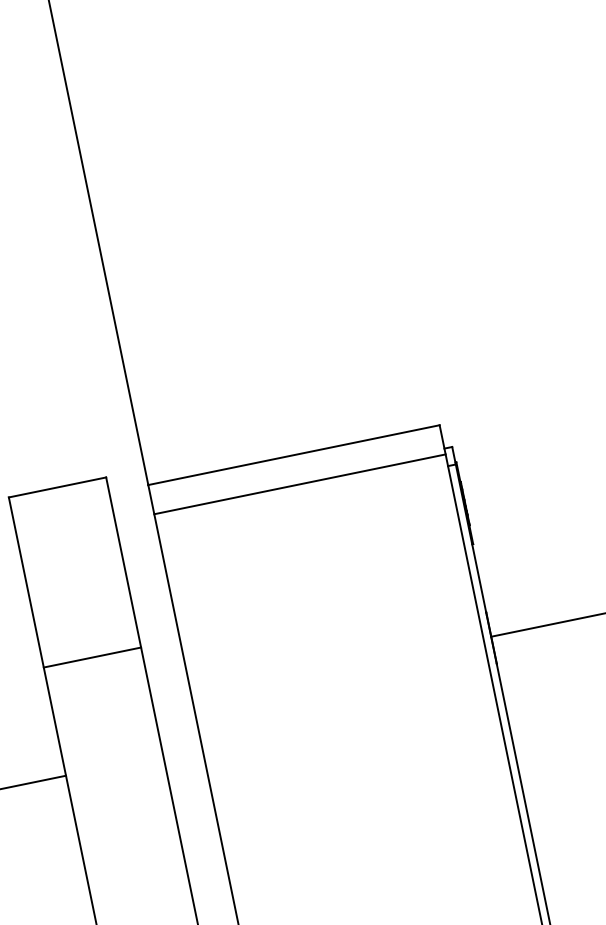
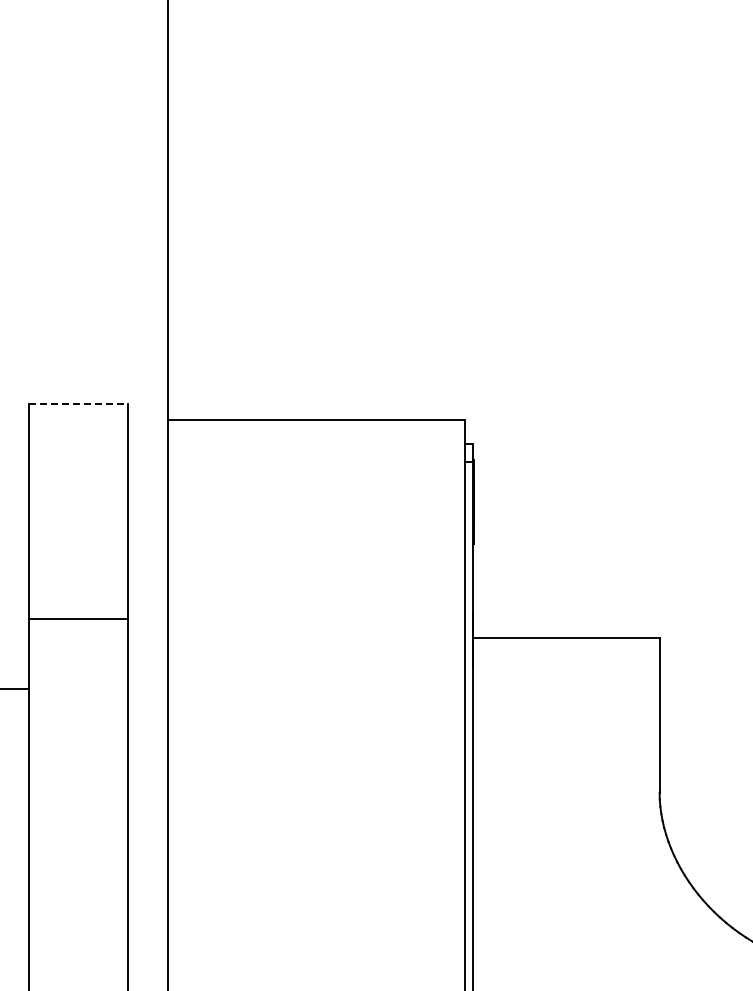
line: (300, 484) -> (316, 450), removed
line: (57, 487) -> (78, 404), solid -> dashed
line: (91, 658) -> (77, 619), moved

